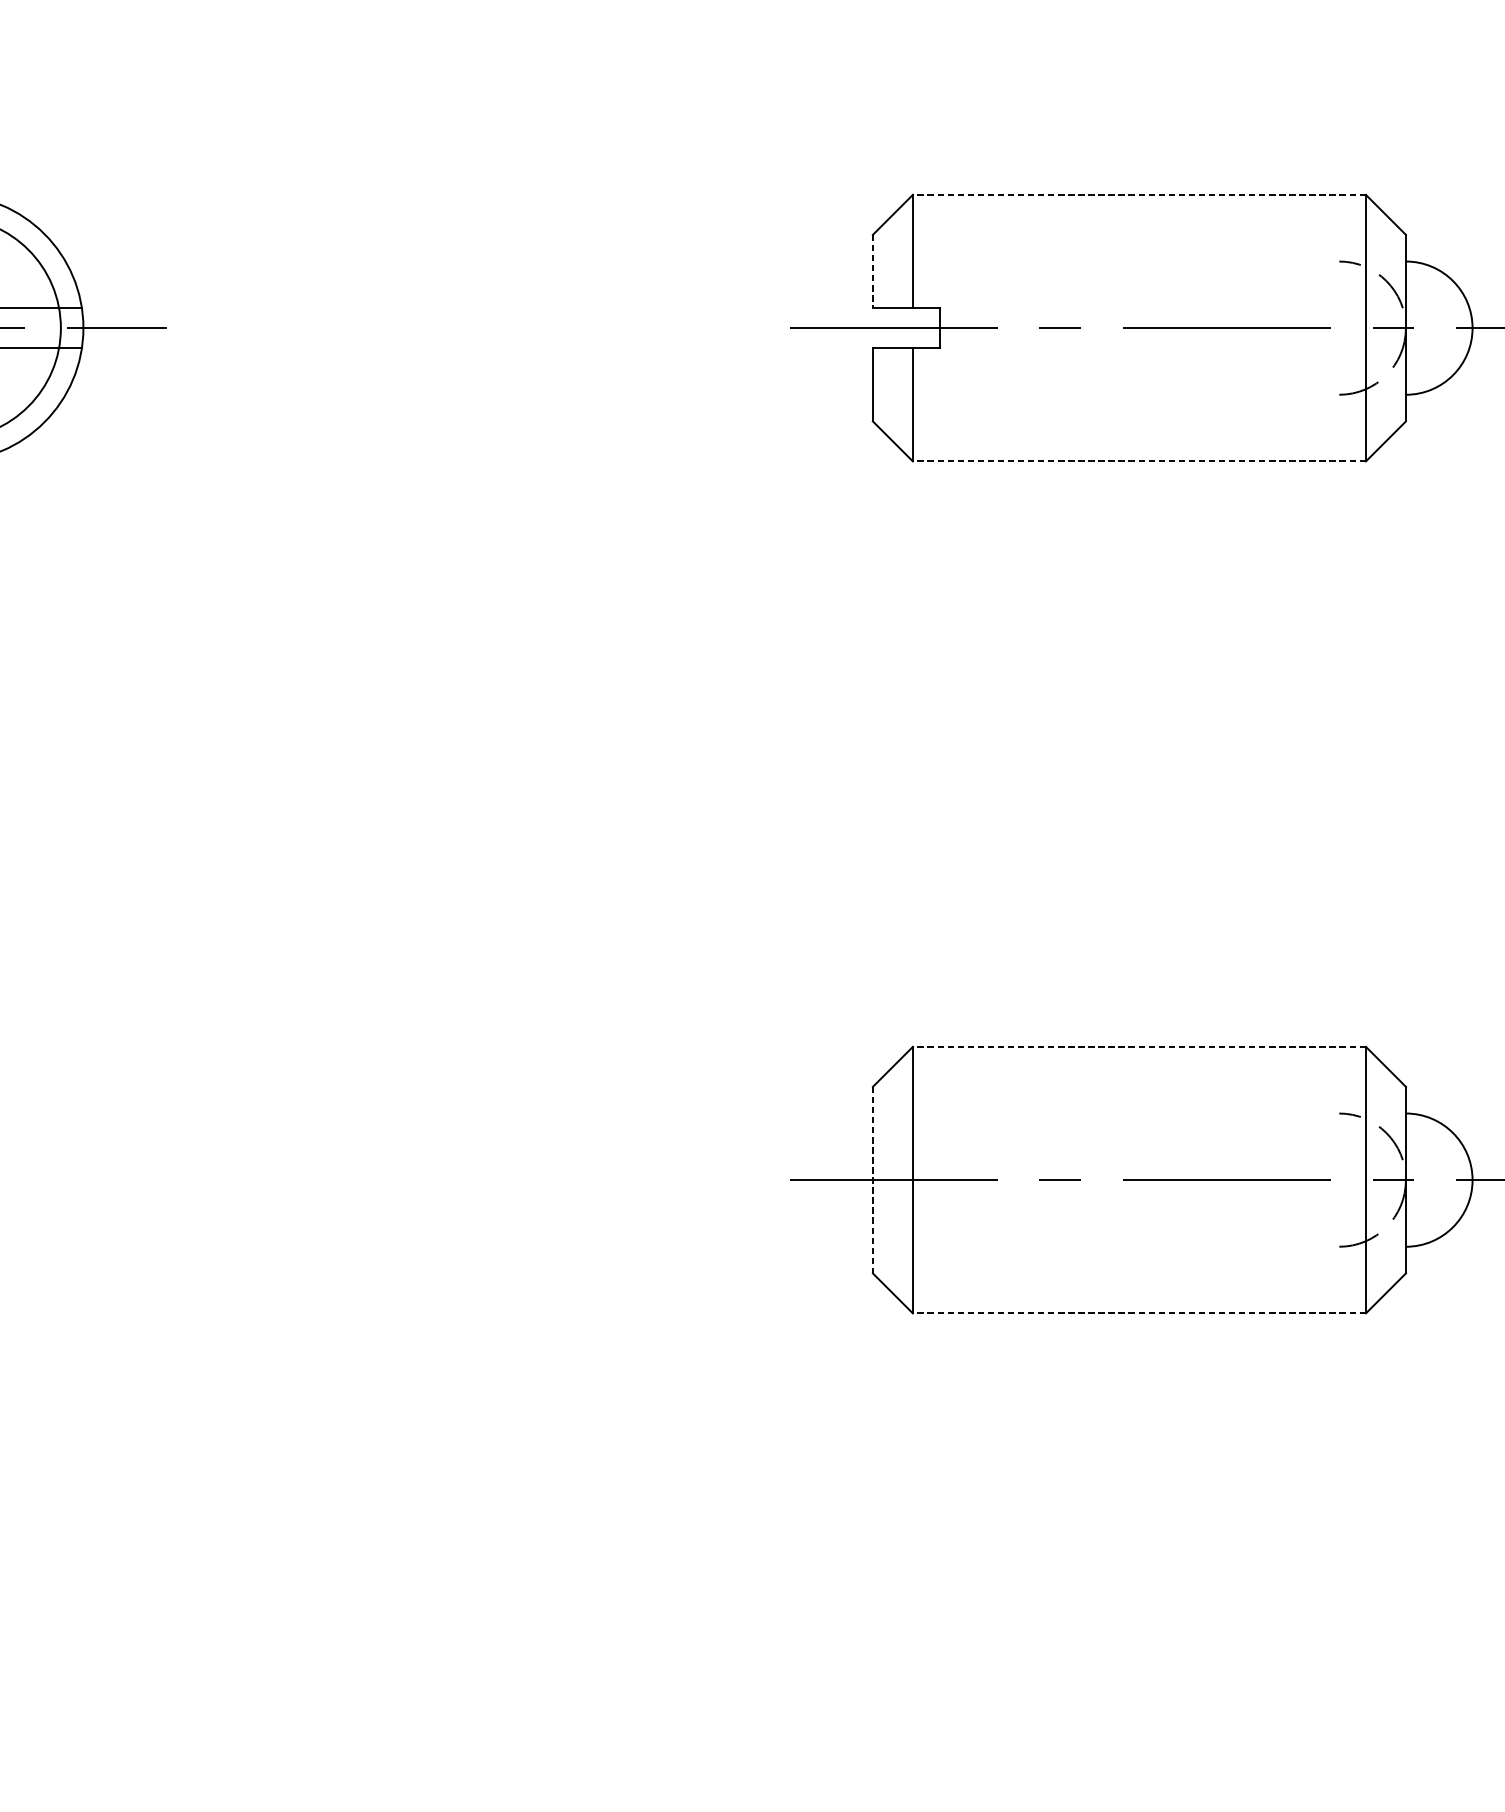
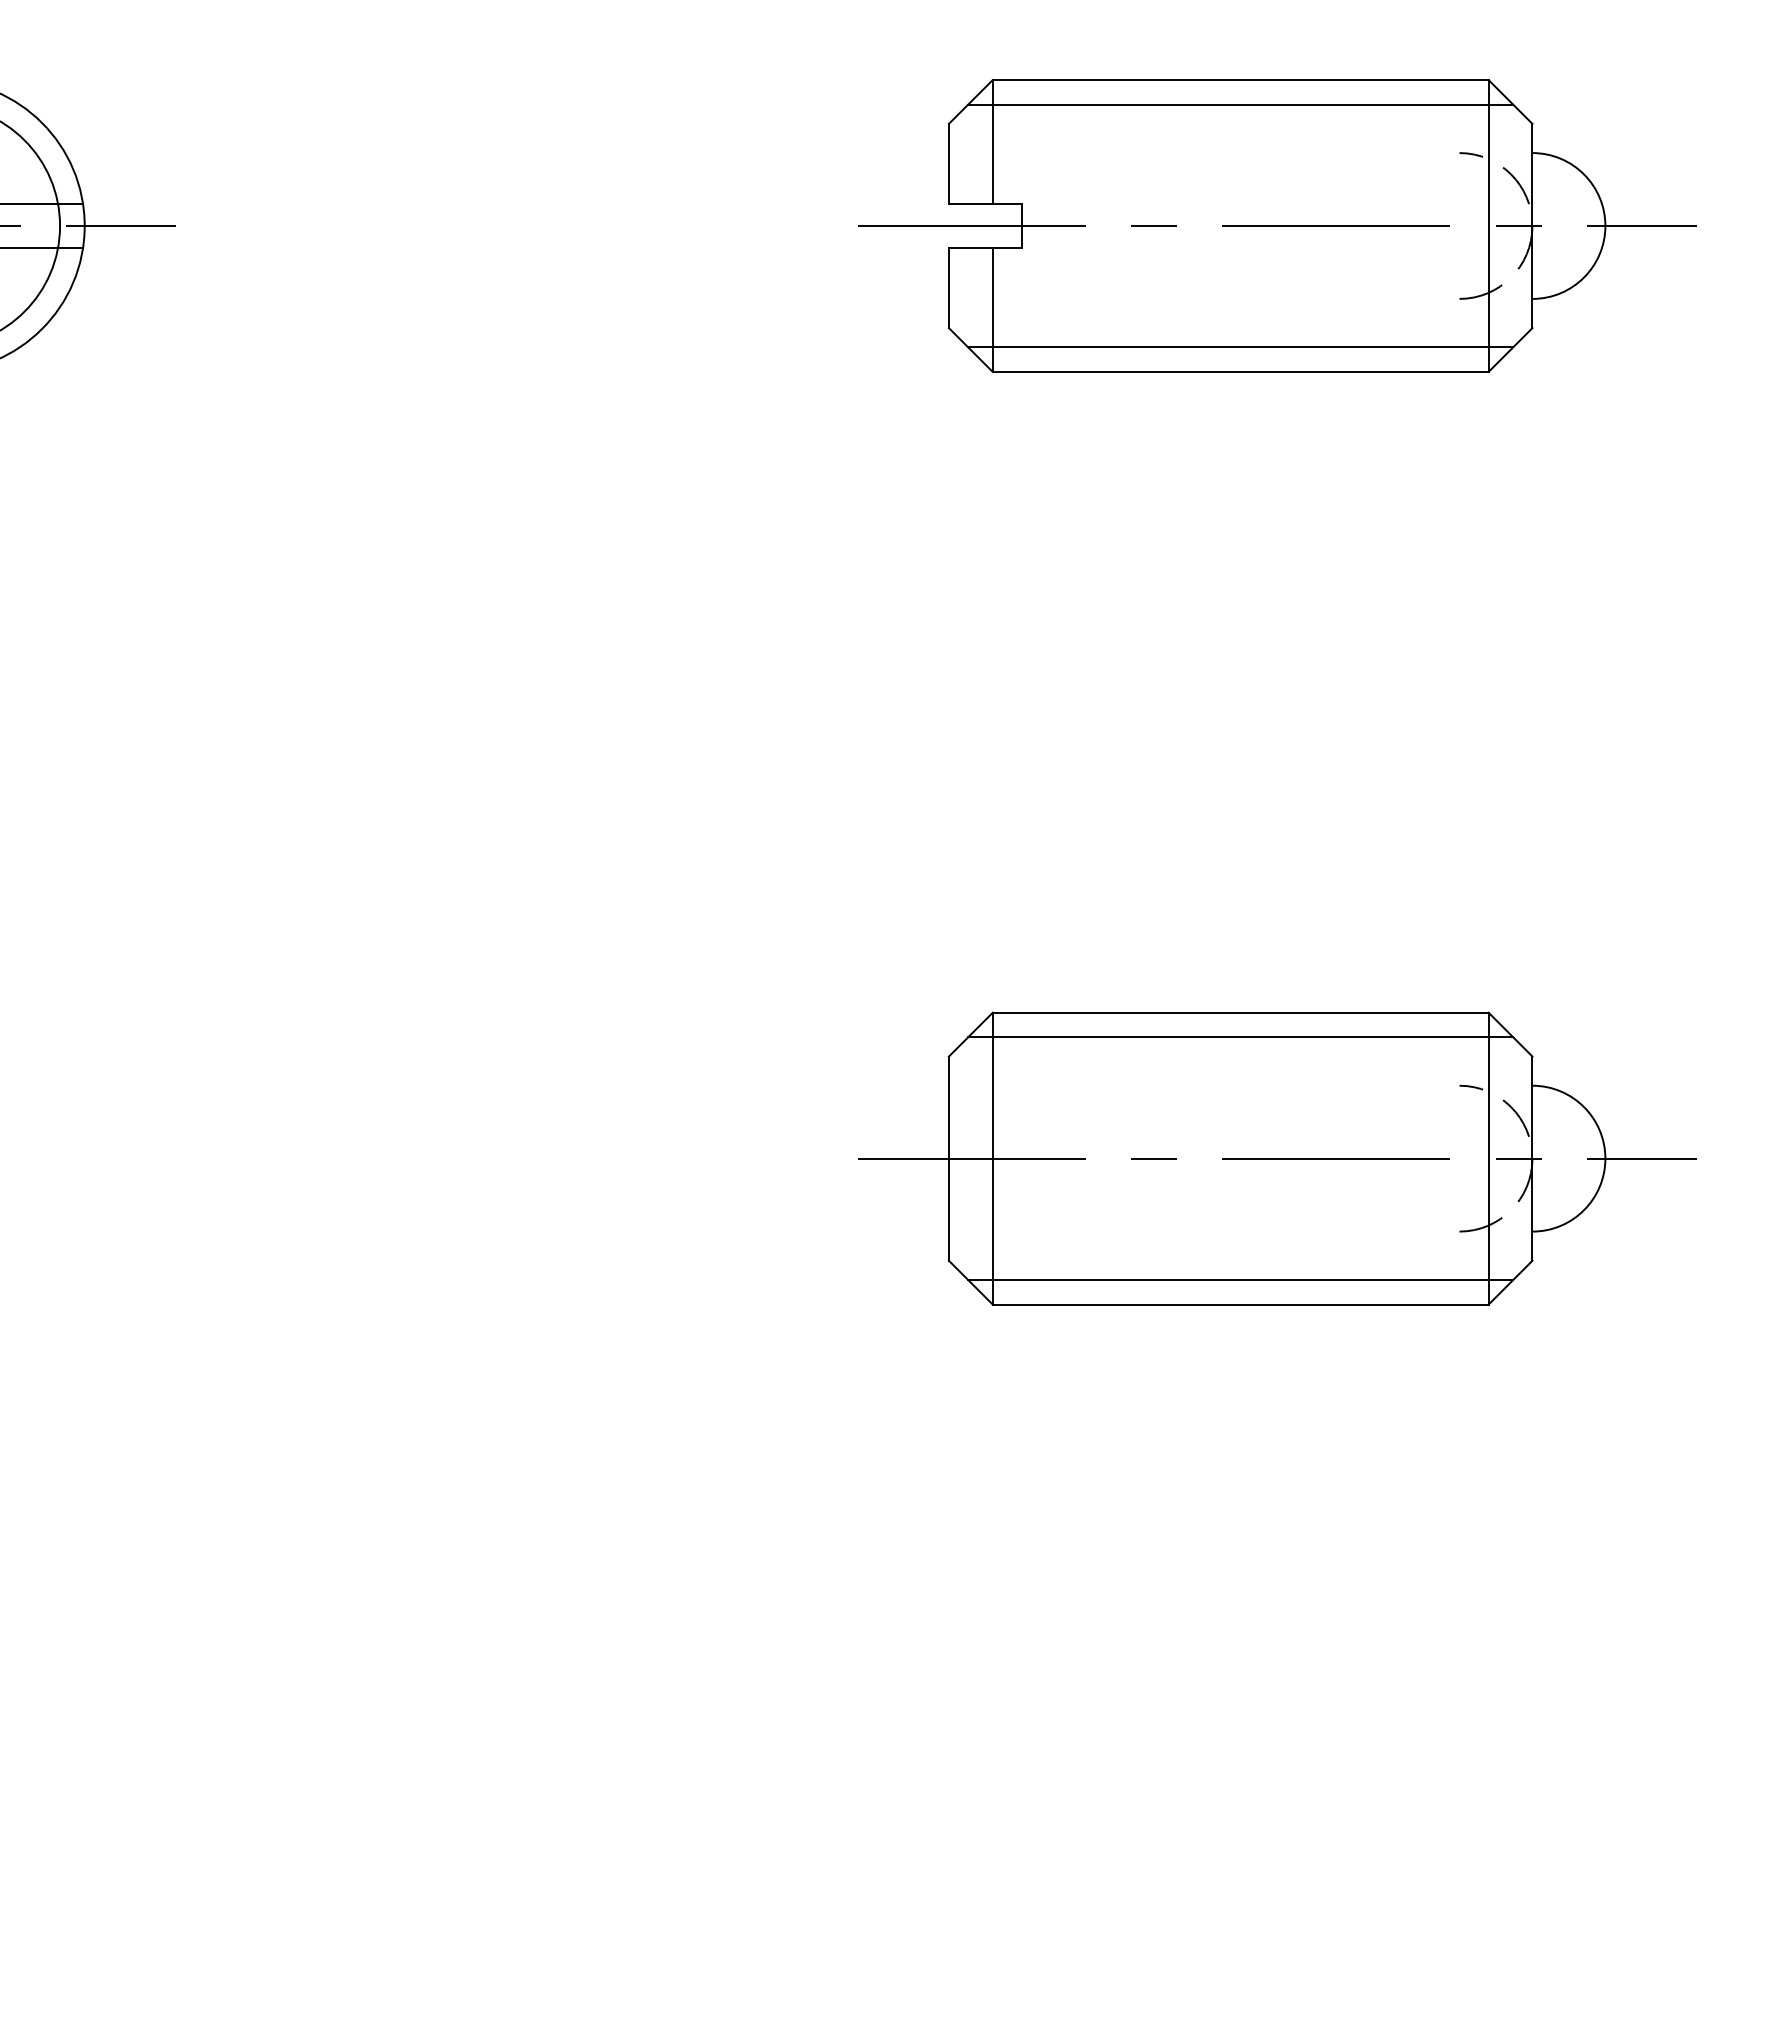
line: (1139, 195) -> (1240, 80), dashed -> solid
line: (1139, 217) -> (1240, 104), added
line: (872, 271) -> (948, 164), dashed -> solid
line: (1139, 439) -> (1240, 347), added
line: (1139, 461) -> (1240, 371), dashed -> solid
line: (1139, 1046) -> (1240, 1012), dashed -> solid
line: (1139, 1069) -> (1240, 1037), added
line: (872, 1180) -> (948, 1159), dashed -> solid
line: (1139, 1290) -> (1240, 1279), added
line: (1139, 1313) -> (1240, 1304), dashed -> solid

